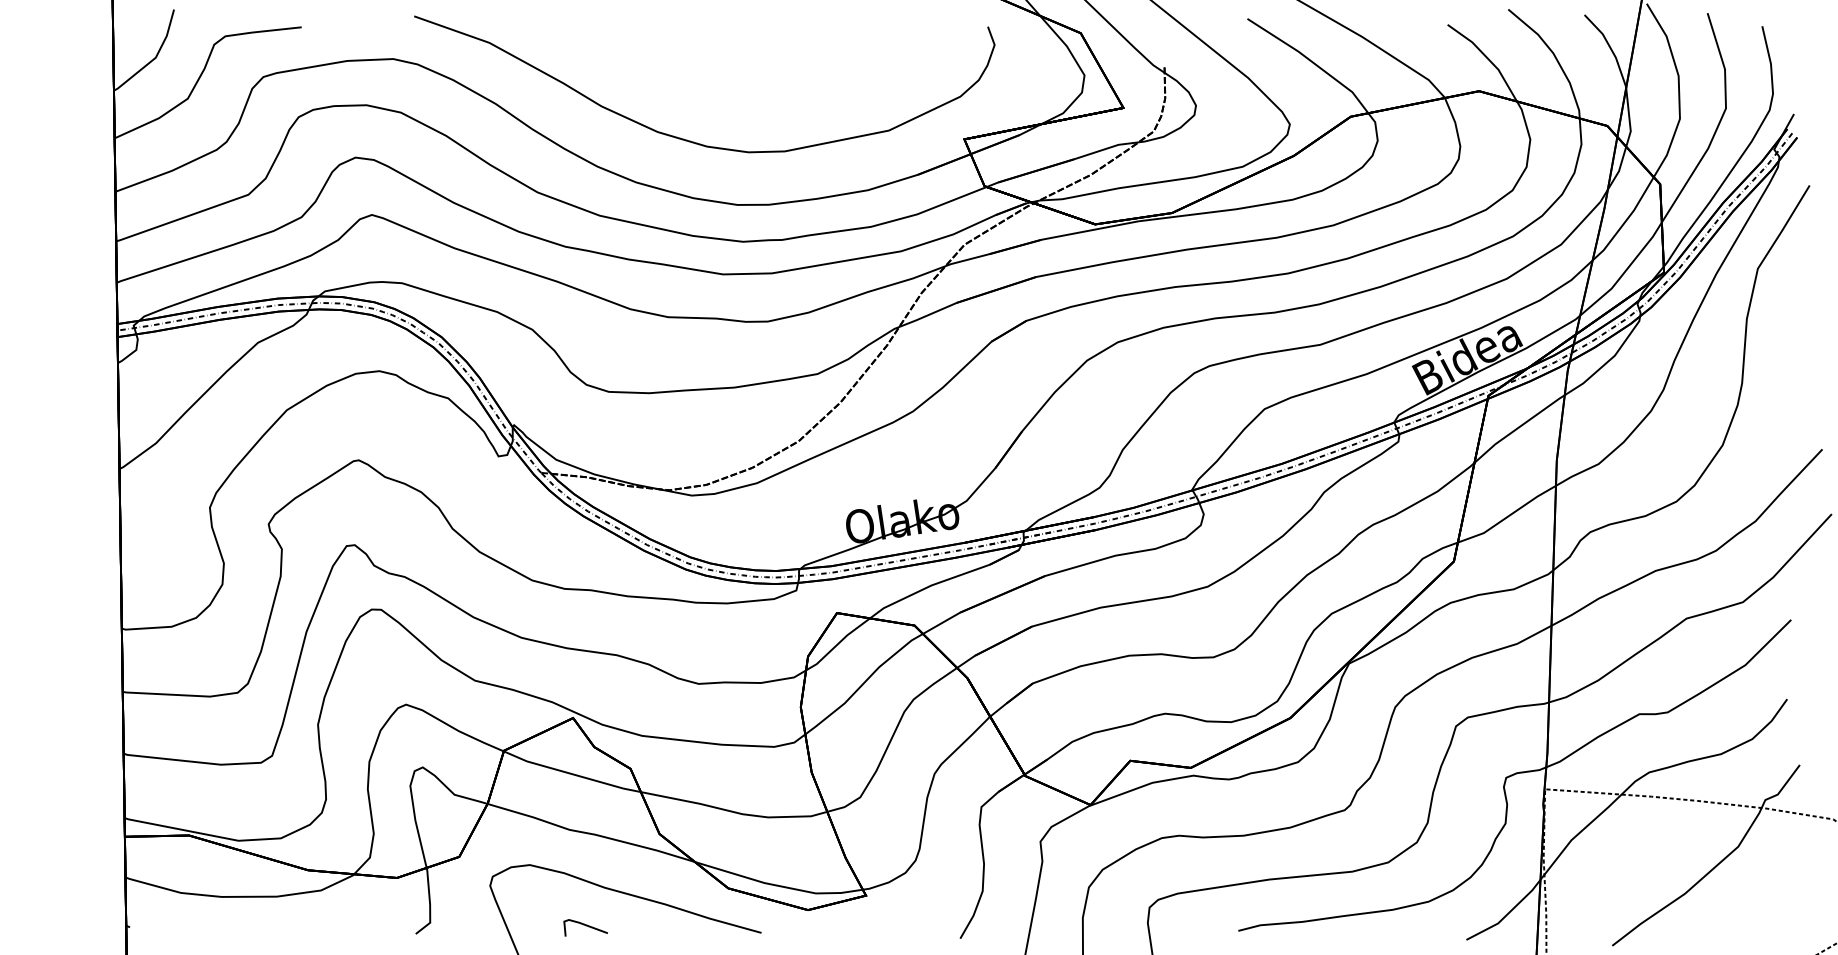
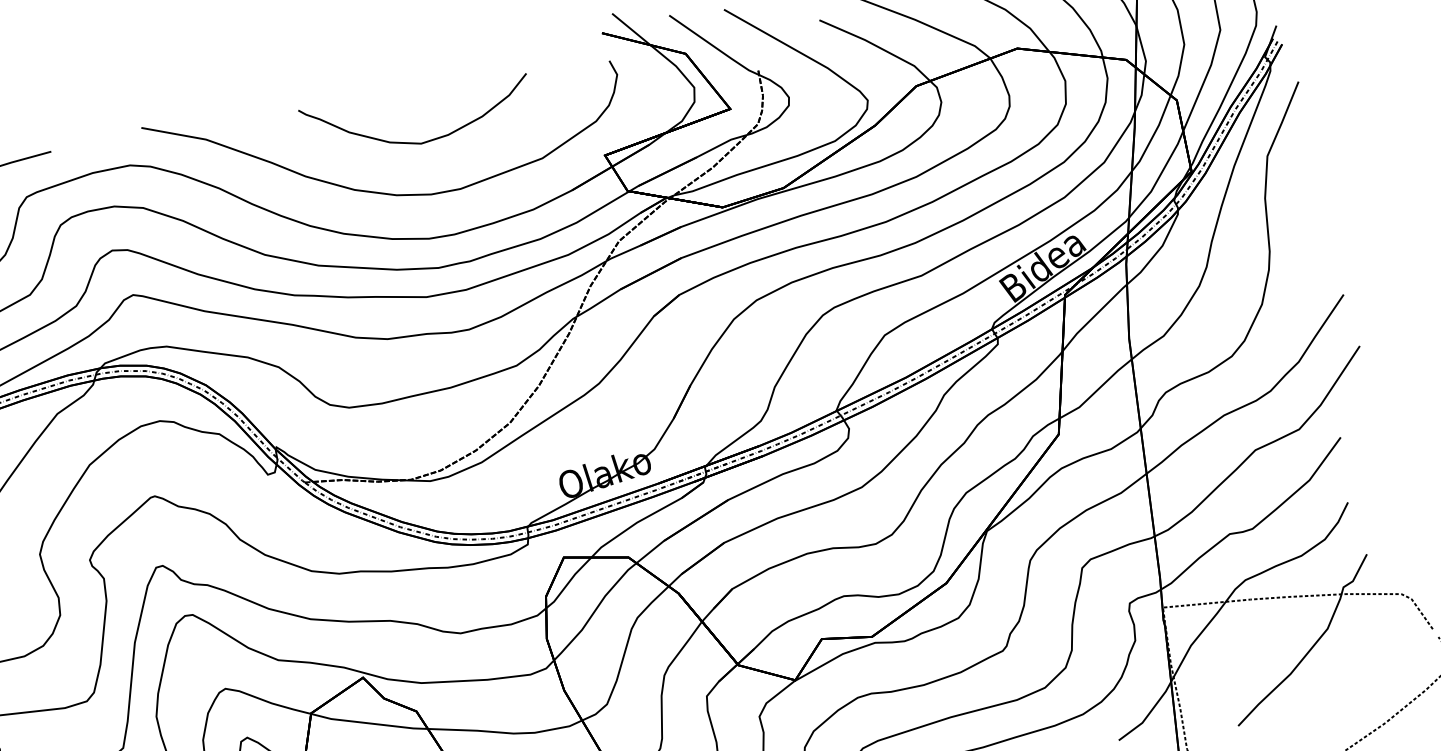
curve: (737, 86) -> (413, 142), added

